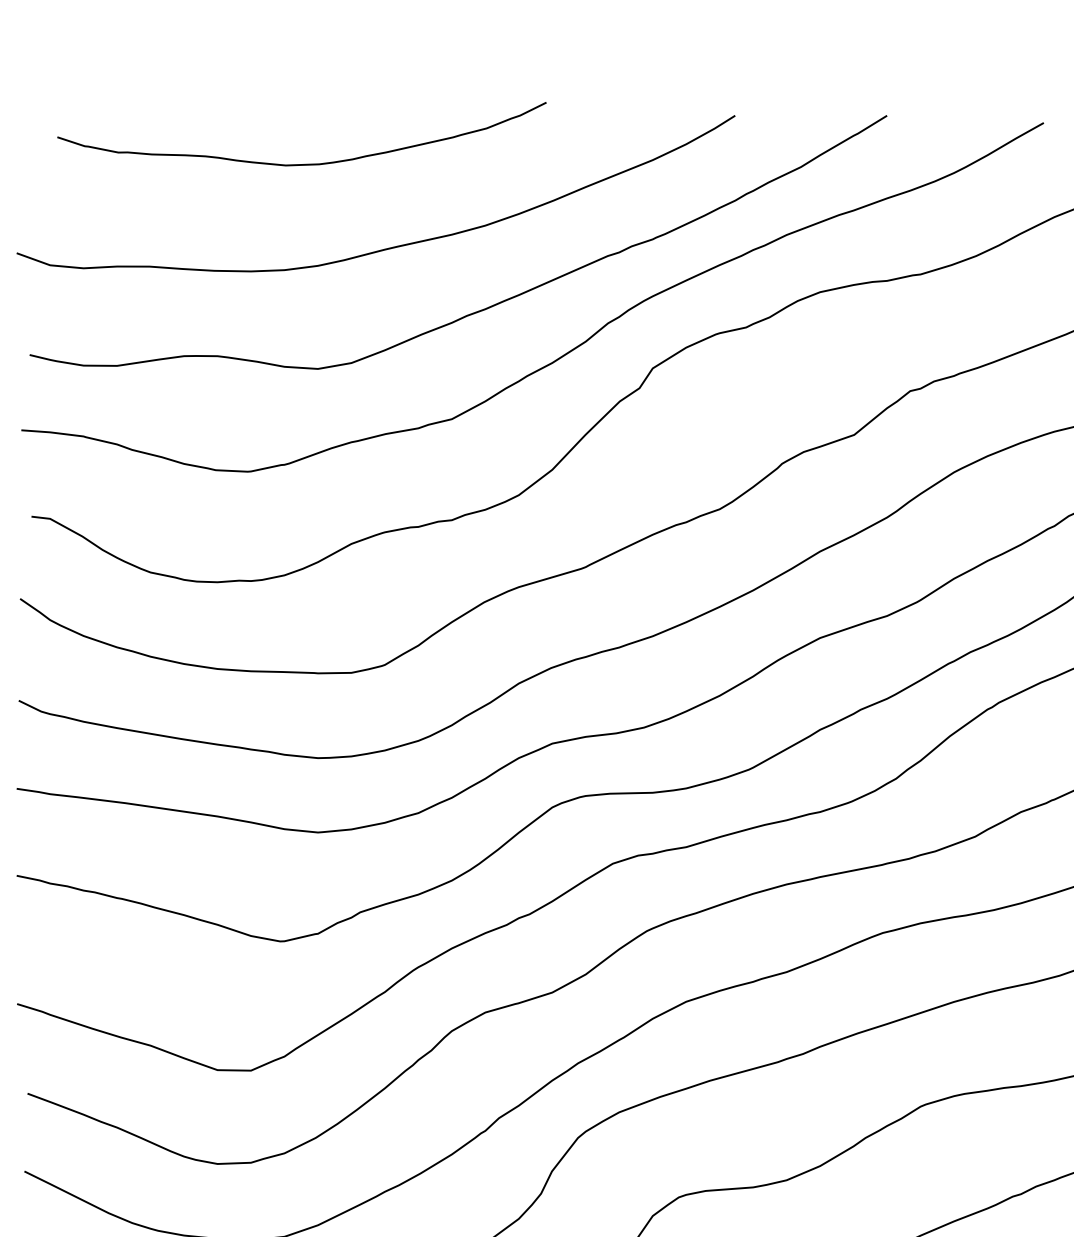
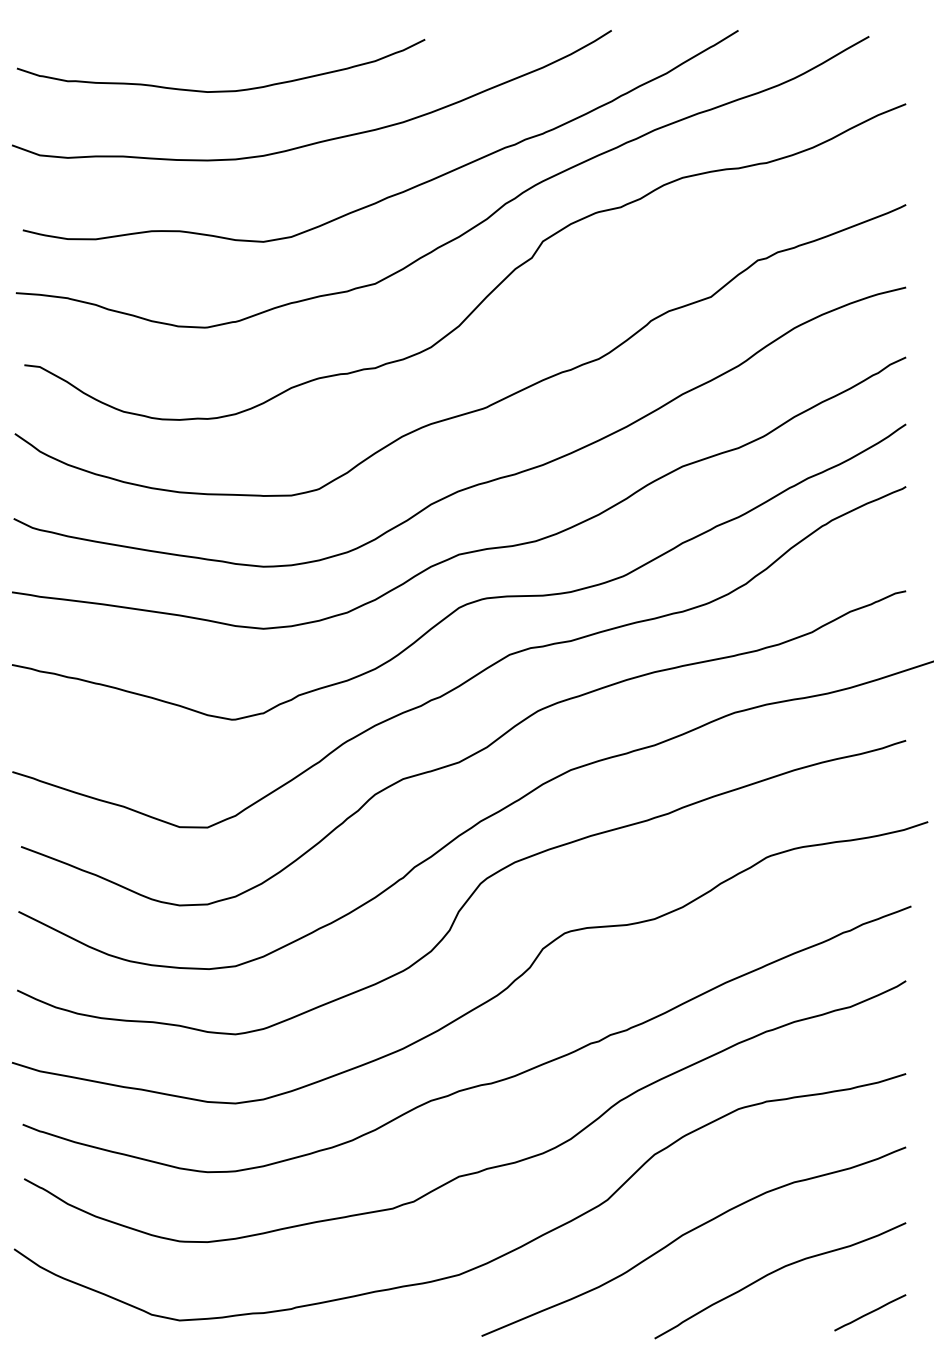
curve: (301, 163) -> (220, 90), moved

